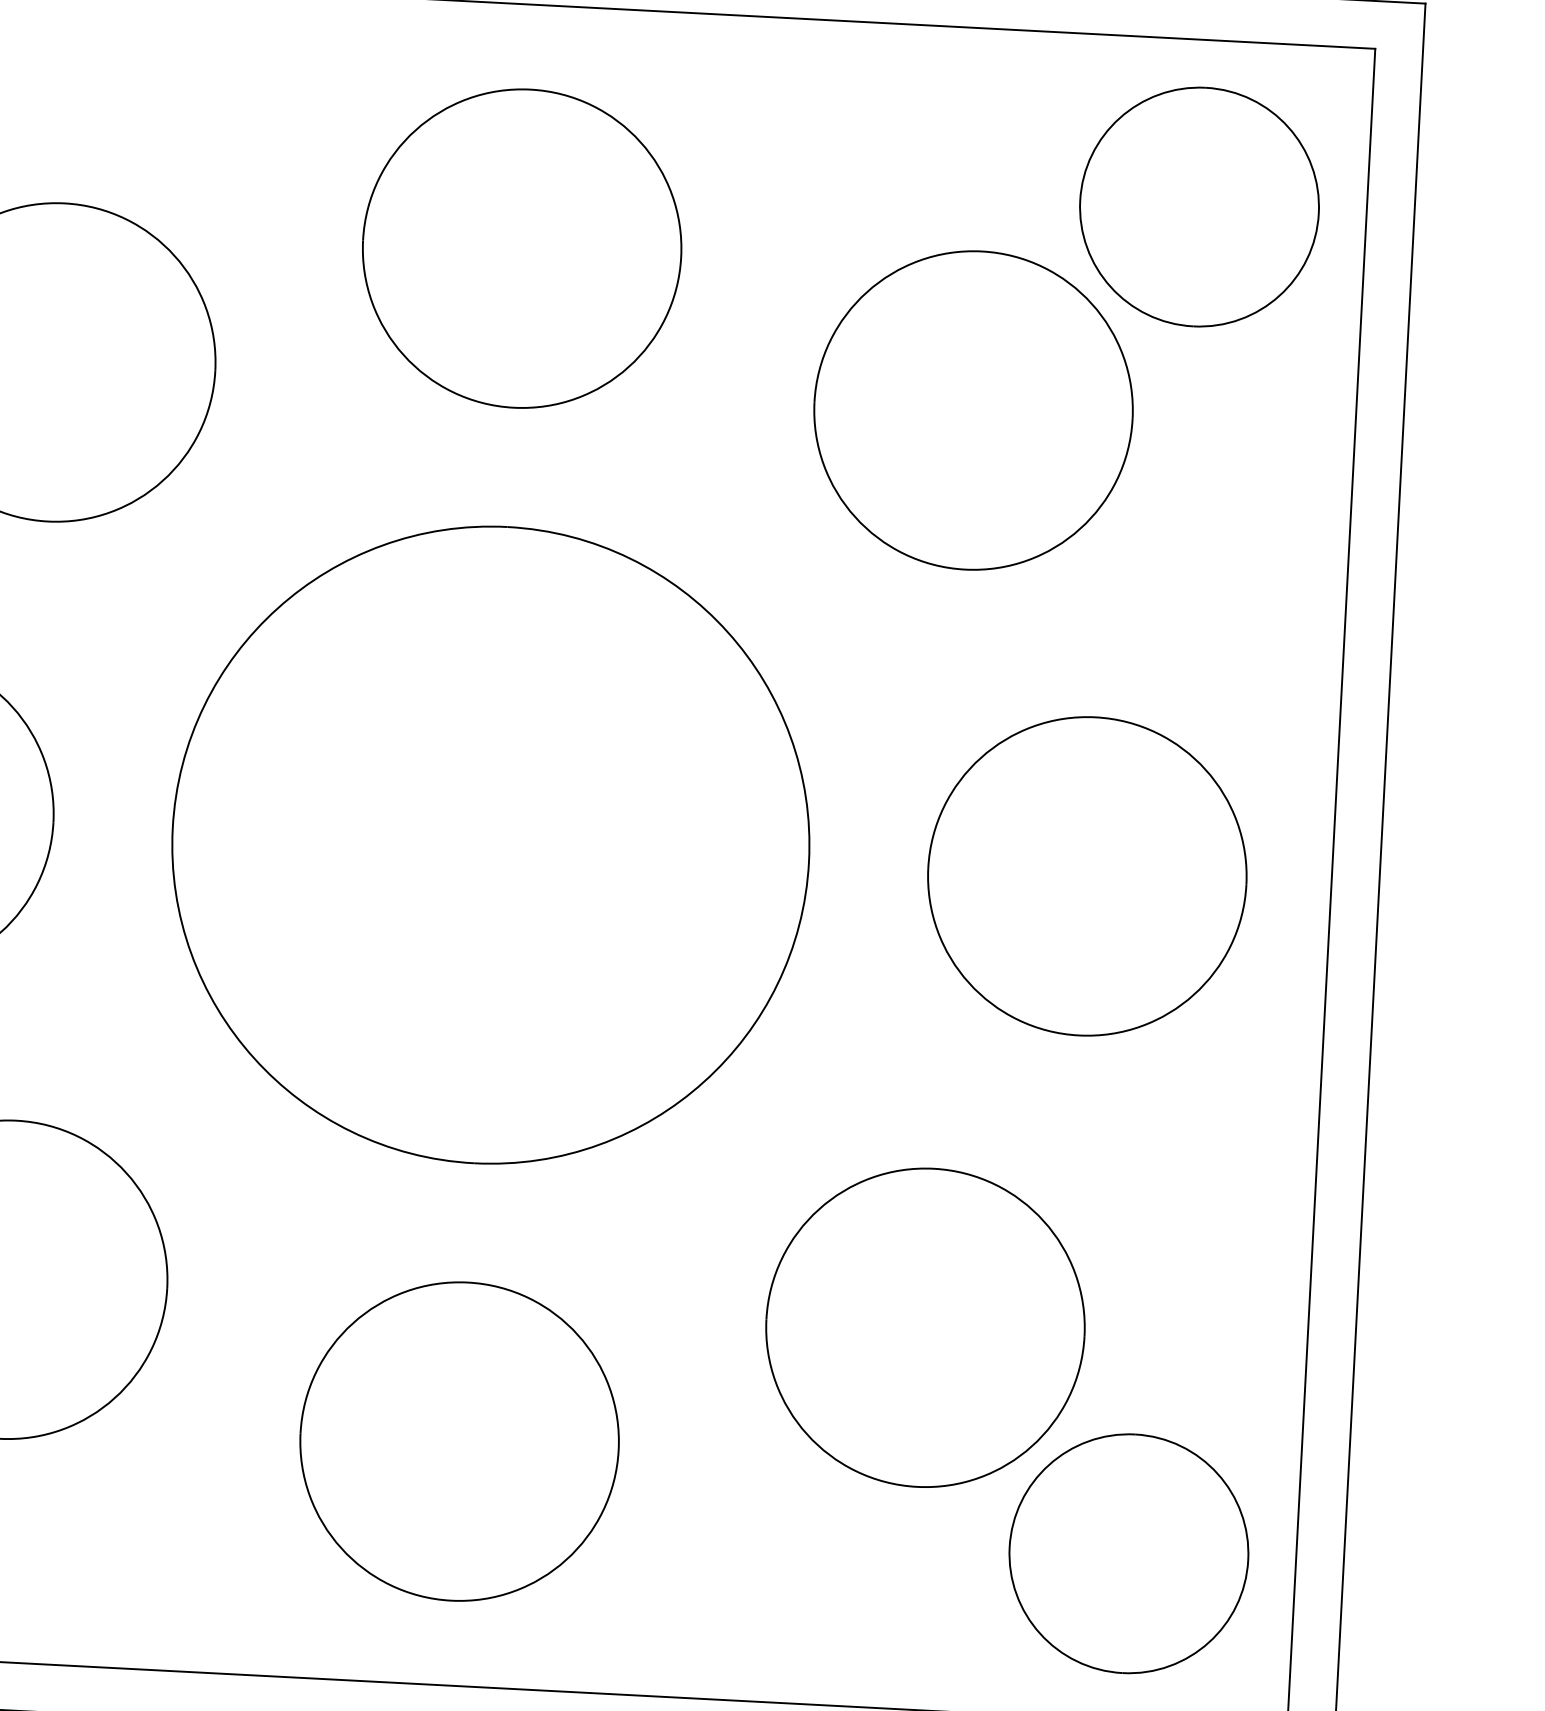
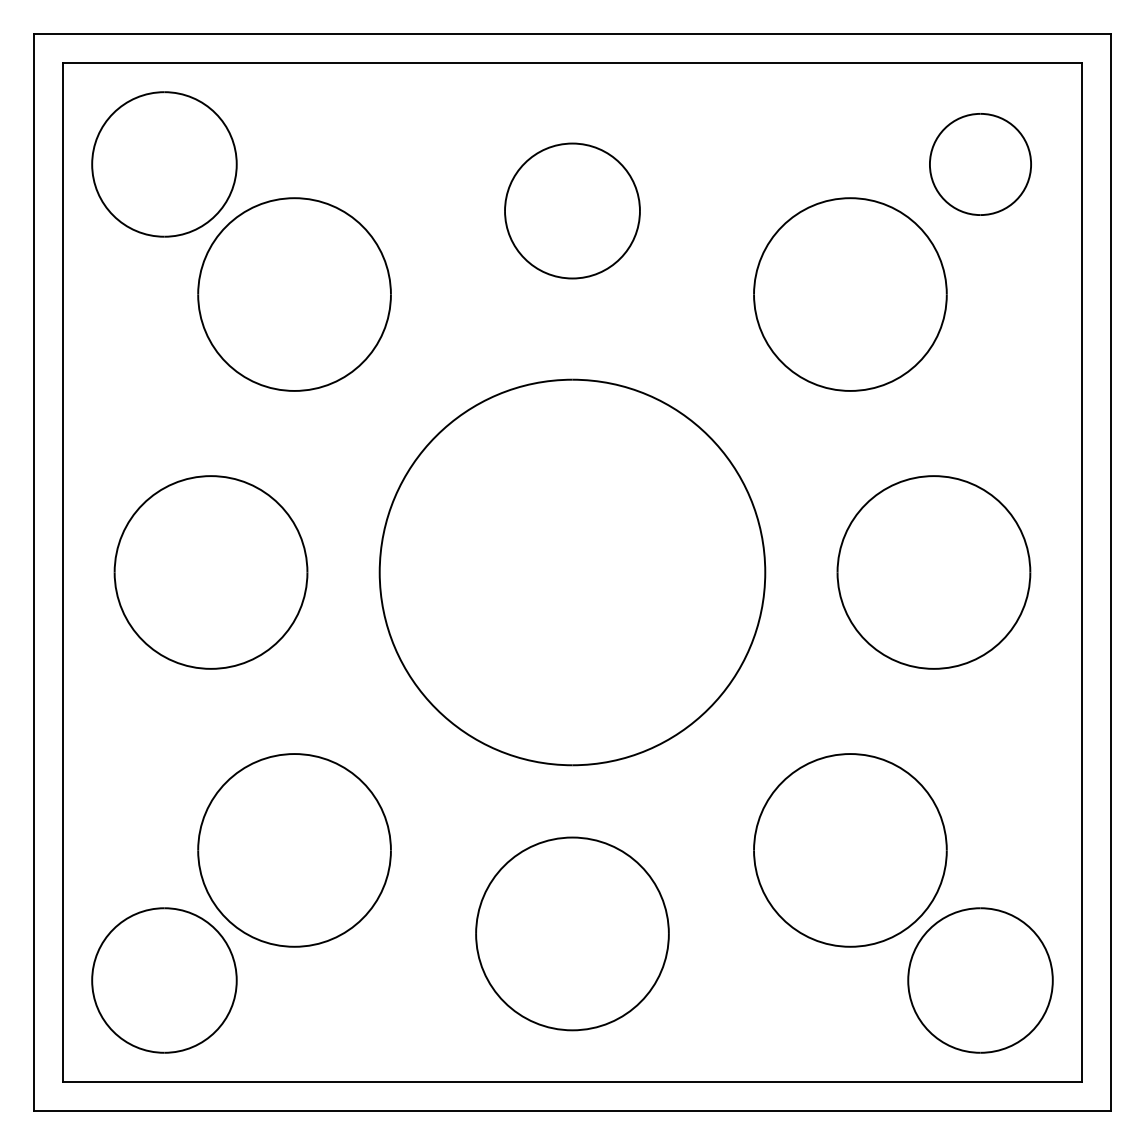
part: (1199, 207) -> (980, 164), size x0.7
part: (522, 247) -> (572, 210), size x0.7

